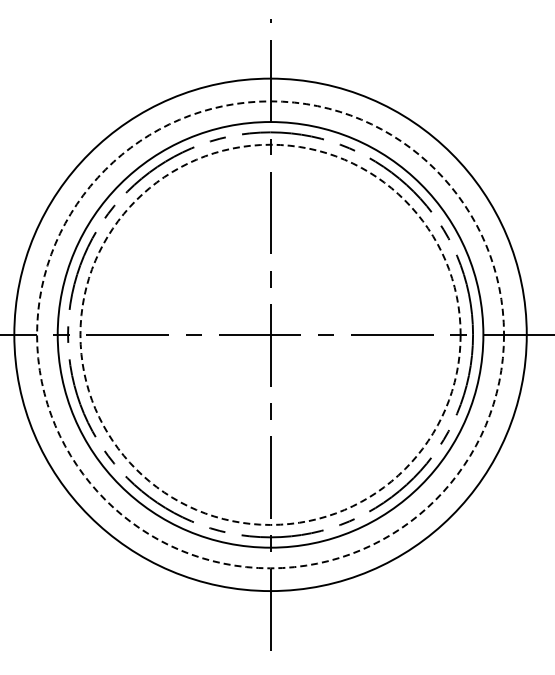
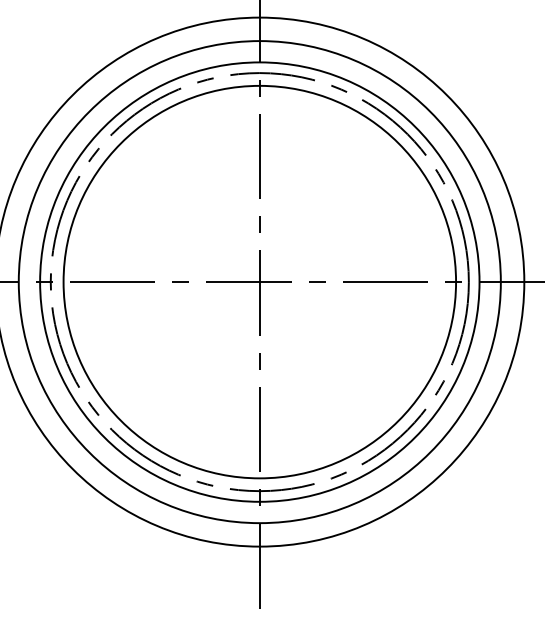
circle: (270, 334) -> (259, 281), dashed -> solid
circle: (270, 334) -> (259, 281), dashed -> solid

